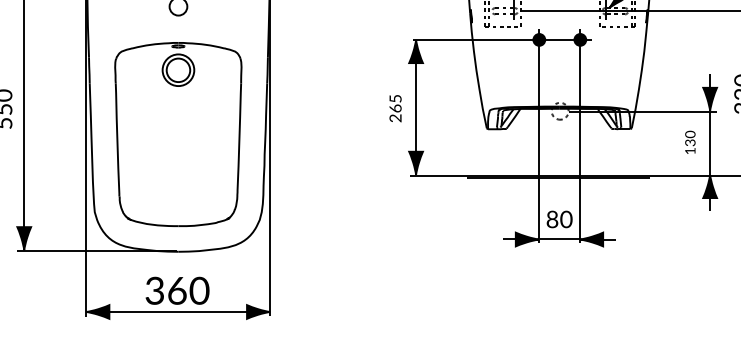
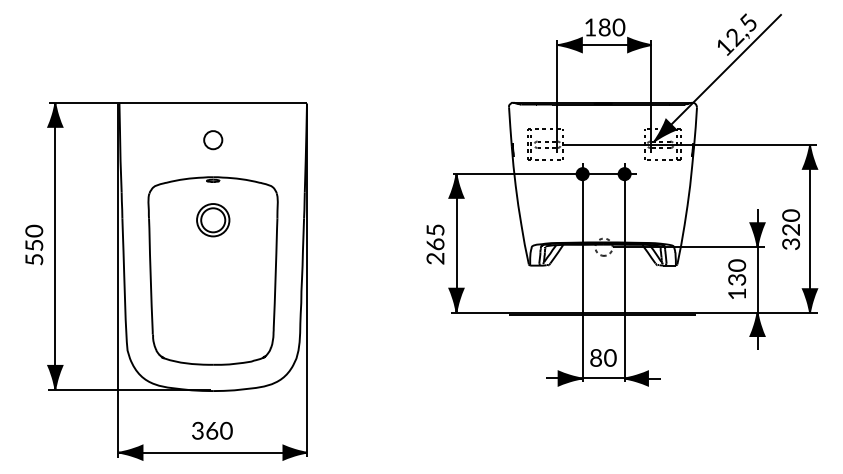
part: (178, 70) -> (213, 220), moved
part: (395, 108) -> (435, 244), size x1.43
part: (690, 141) -> (737, 278), size x1.67
part: (177, 290) -> (212, 430), size x0.62

